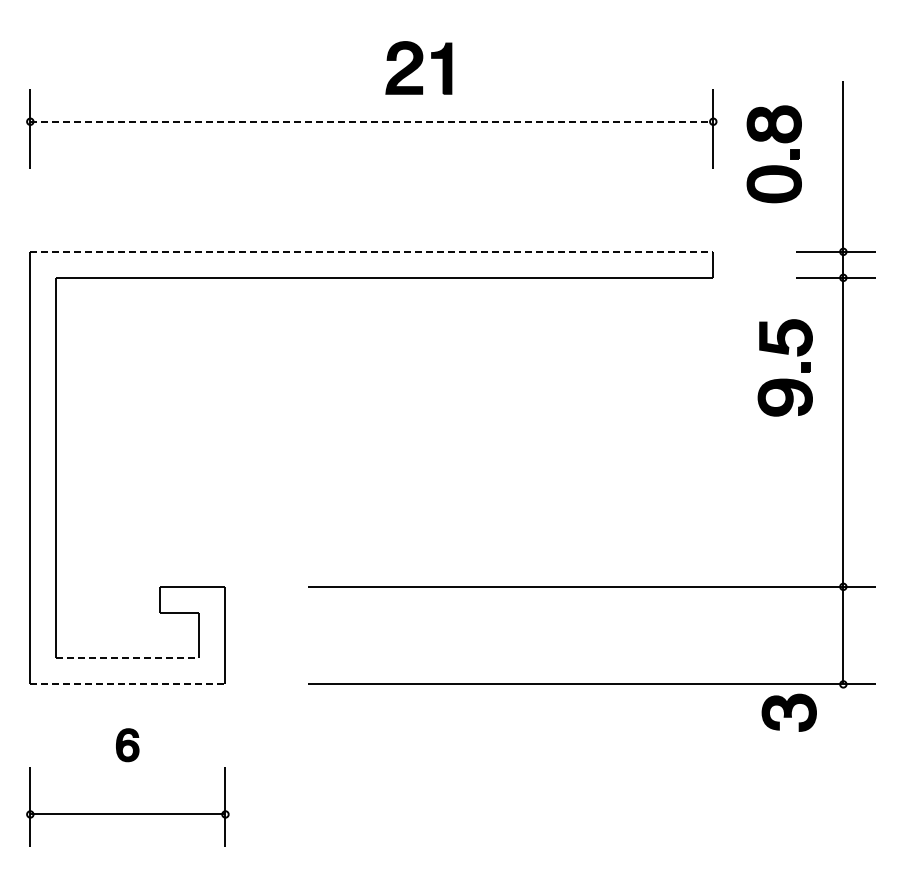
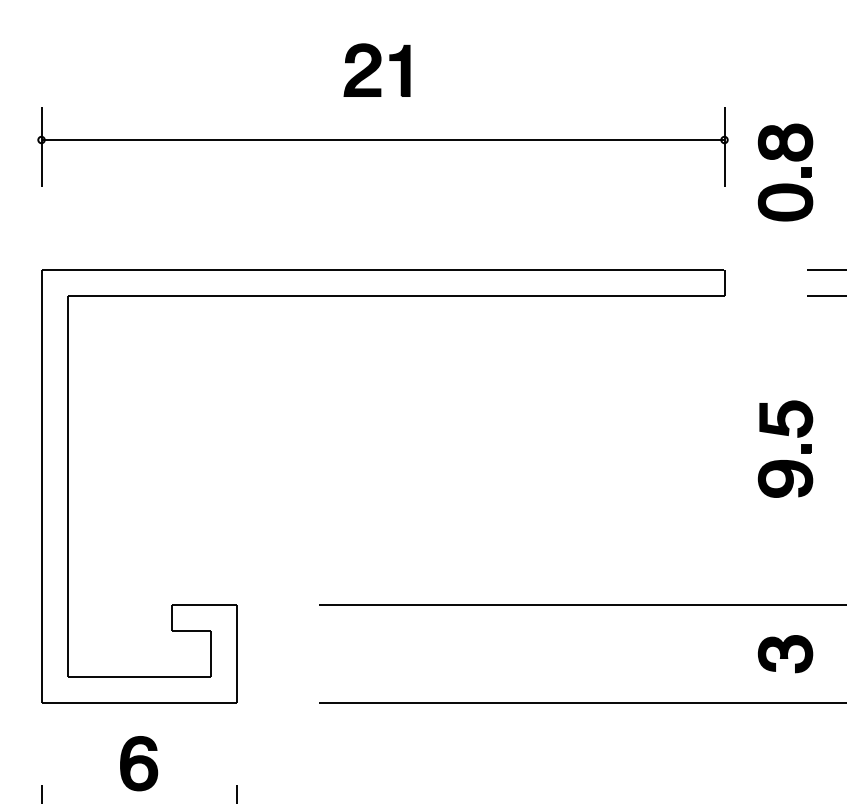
part: (418, 67) -> (376, 69), moved
line: (372, 121) -> (383, 139), dashed -> solid
line: (372, 251) -> (383, 269), dashed -> solid
part: (784, 378) -> (784, 459), moved
line: (127, 658) -> (138, 676), dashed -> solid
line: (127, 684) -> (138, 702), dashed -> solid
part: (788, 712) -> (784, 653), moved
part: (127, 744) -> (138, 762), size x1.67

